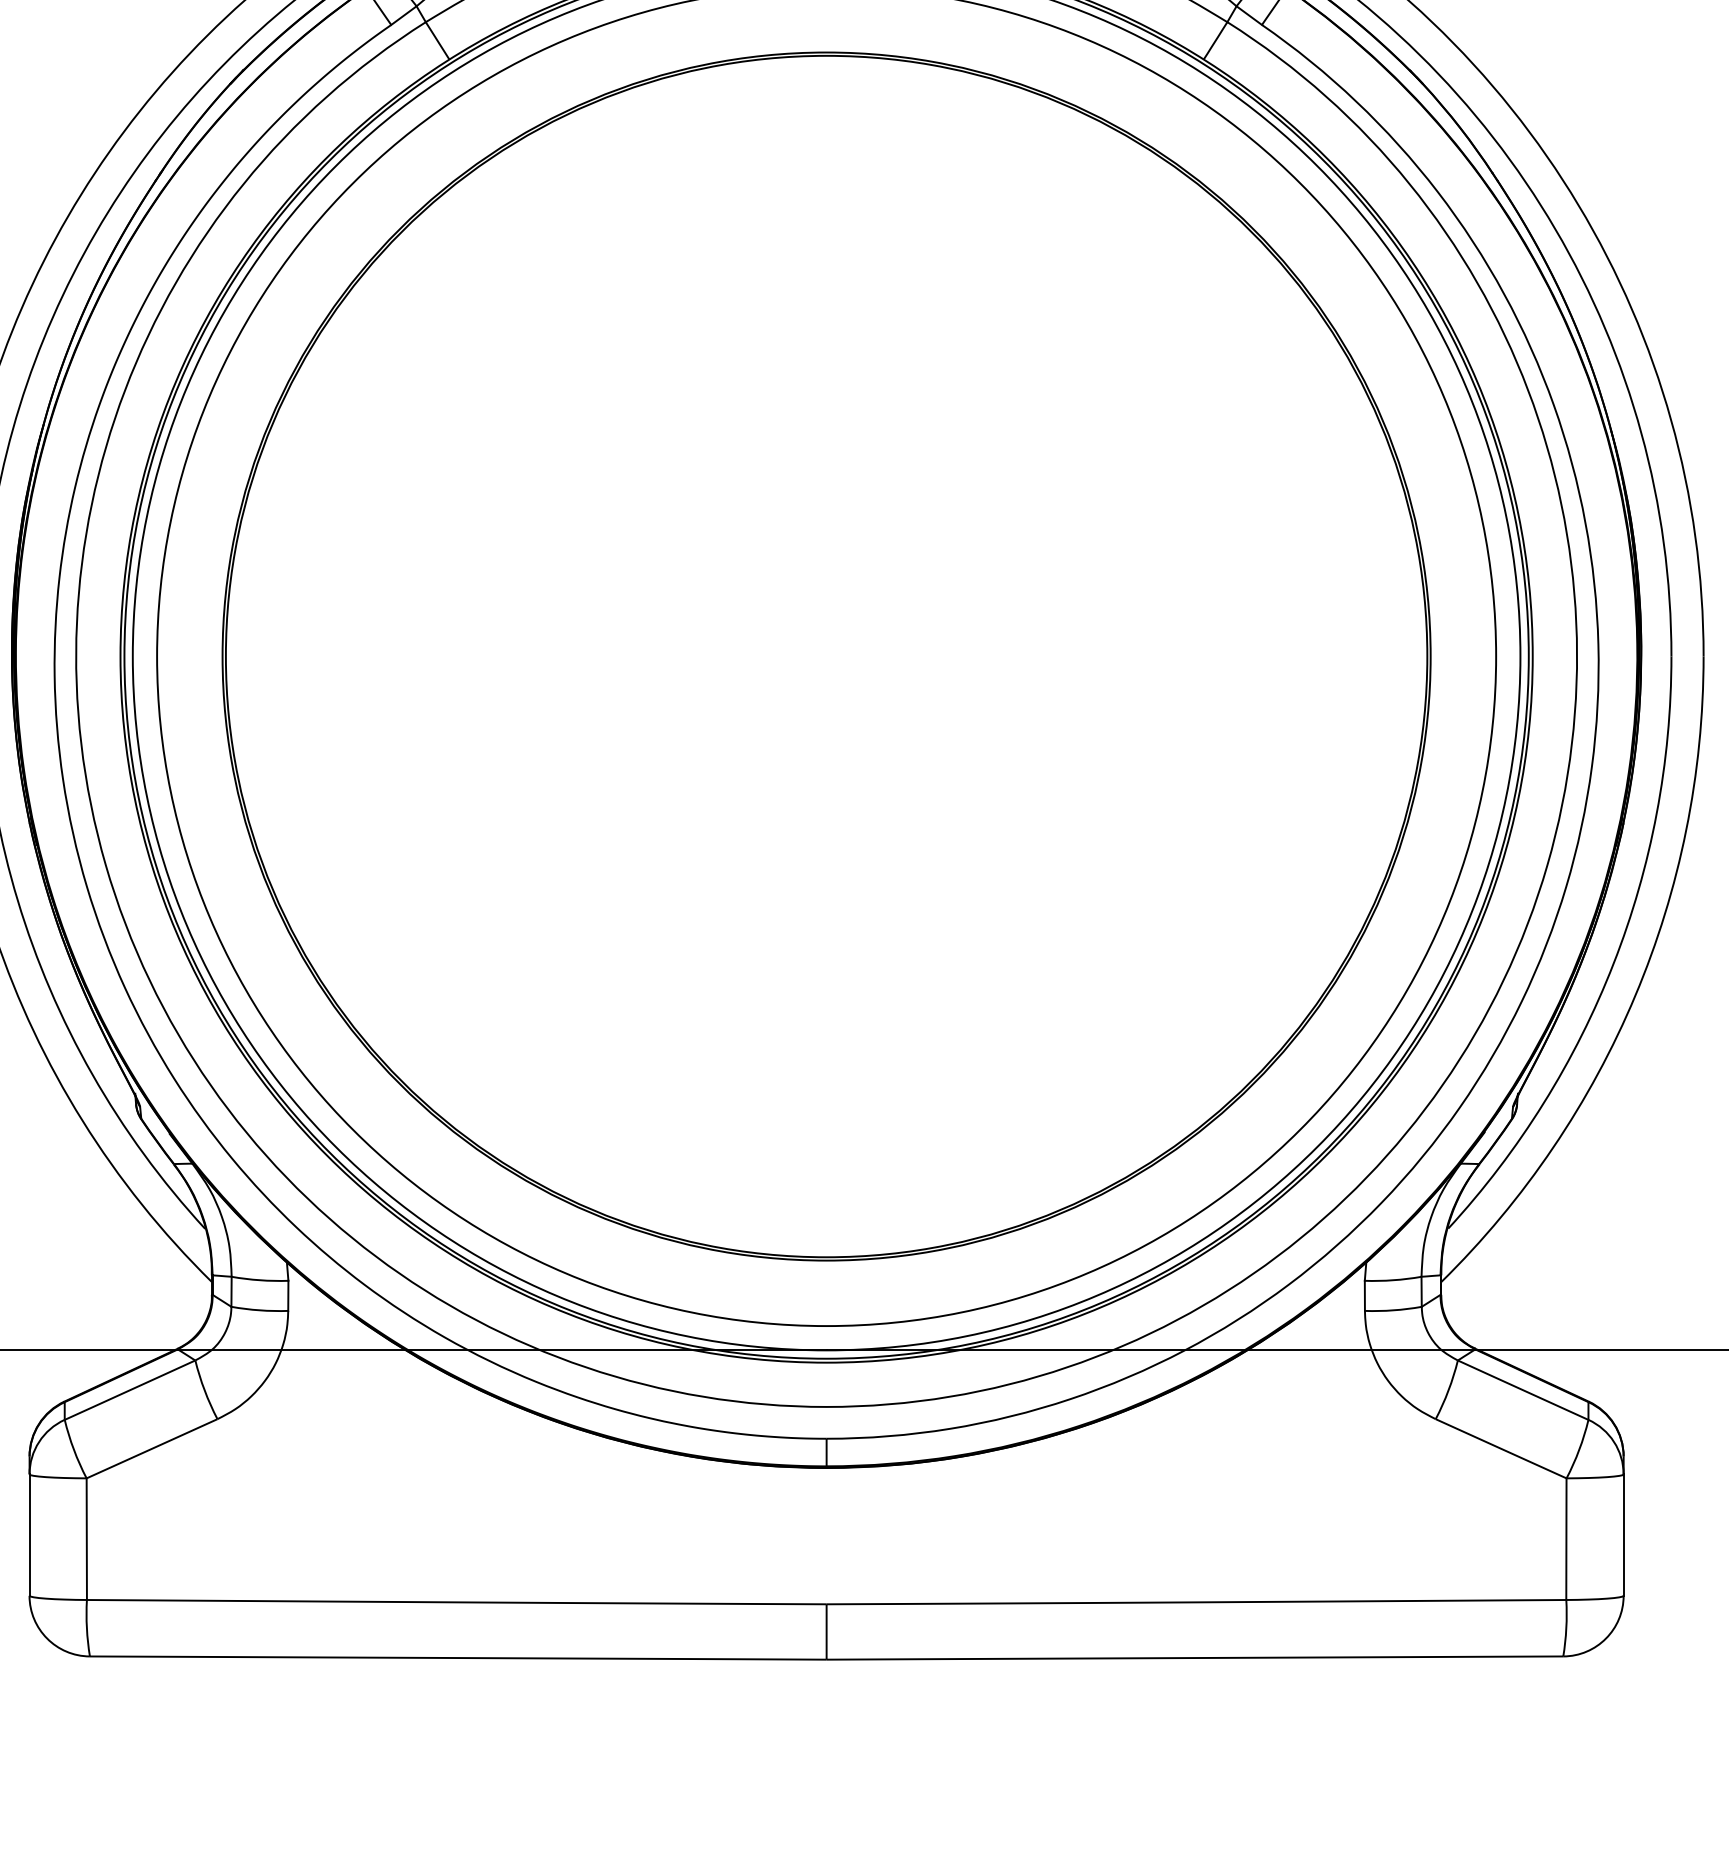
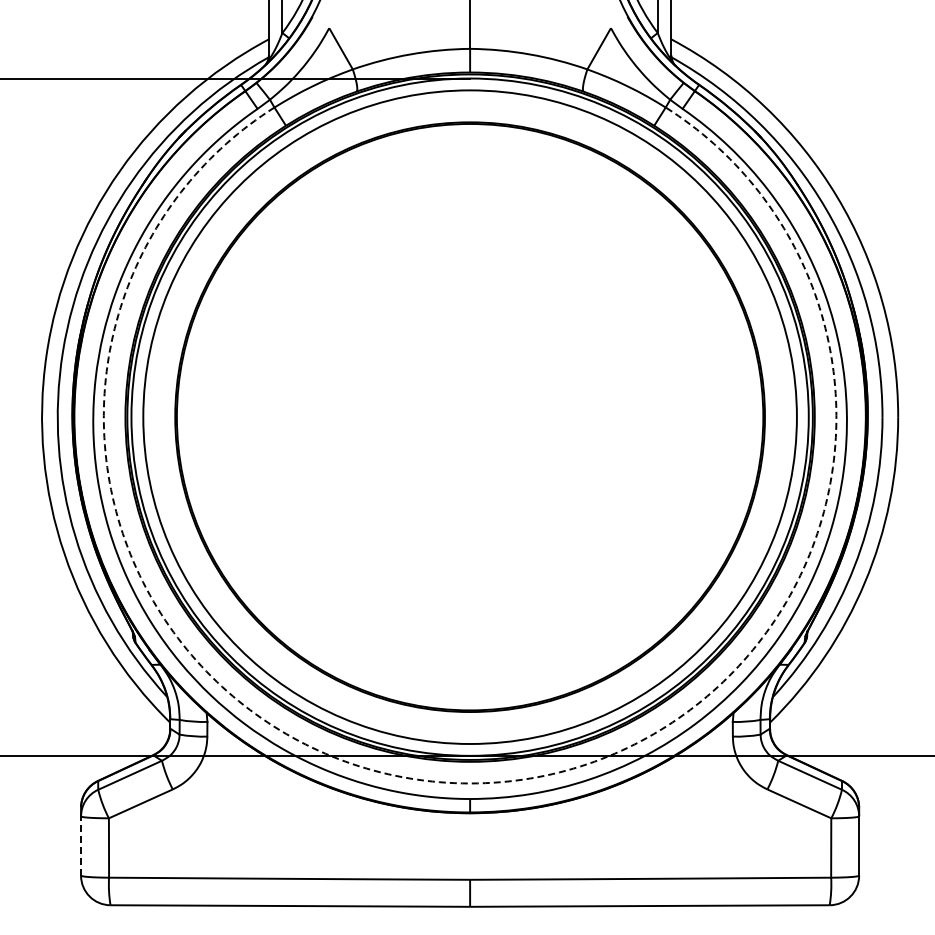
arc: (827, 1407) -> (470, 783), solid -> dashed
line: (30, 1536) -> (81, 846), solid -> dashed

